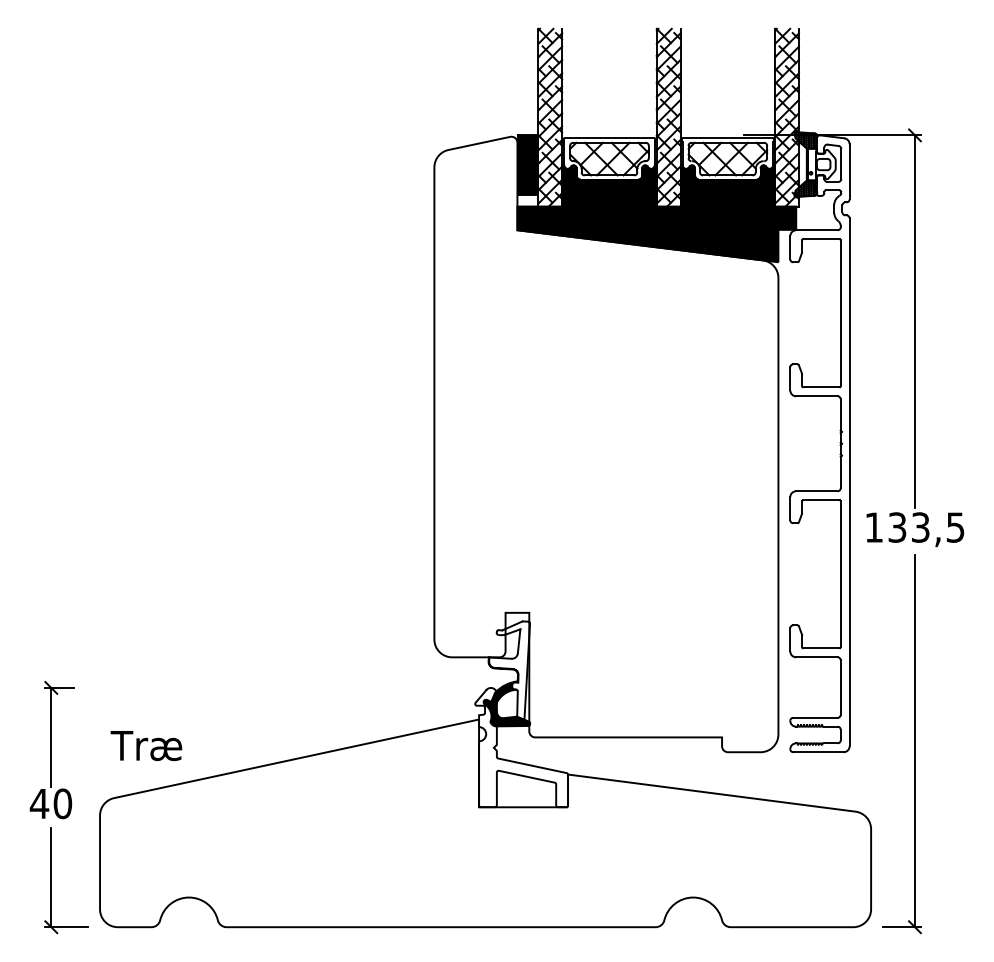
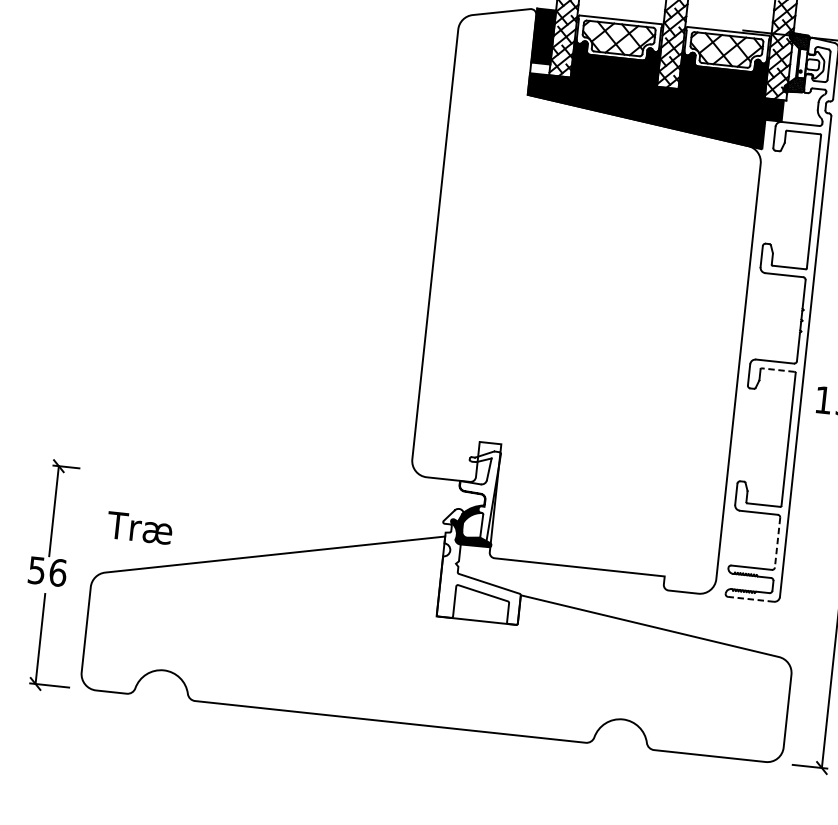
line: (820, 500) -> (777, 370), solid -> dashed
line: (840, 688) -> (777, 543), solid -> dashed
line: (817, 752) -> (750, 599), solid -> dashed
text: (50, 803) -> (46, 571), 40 -> 56

